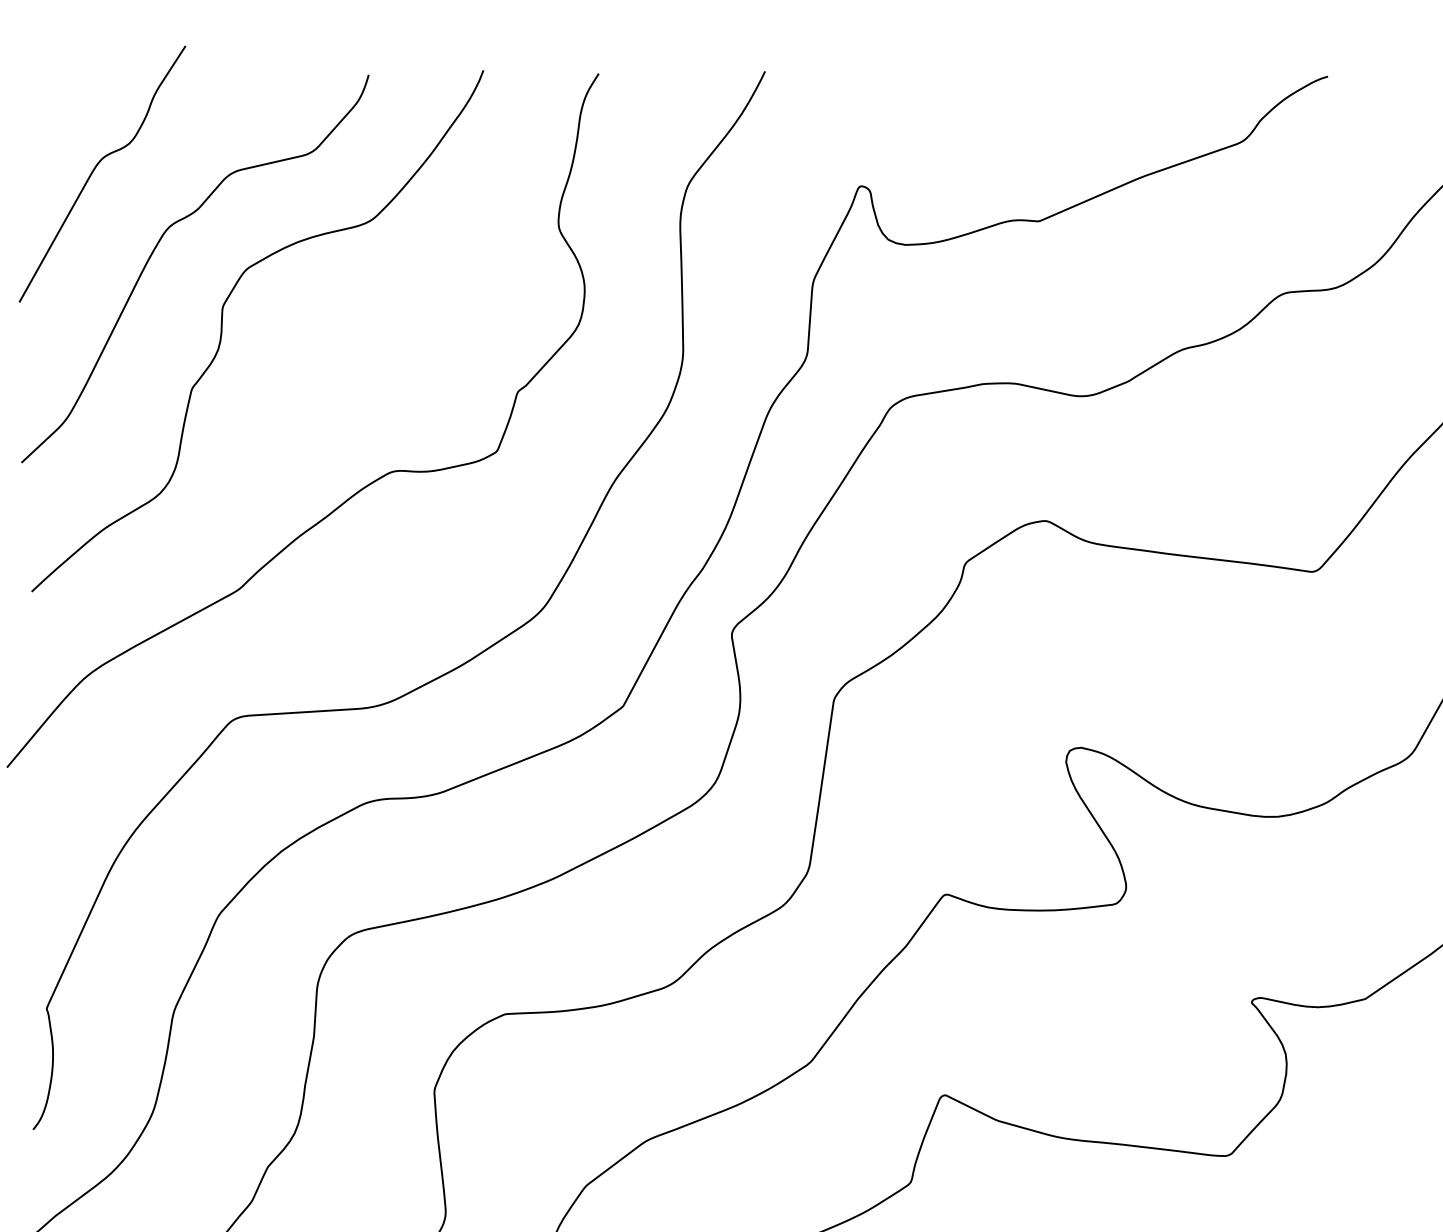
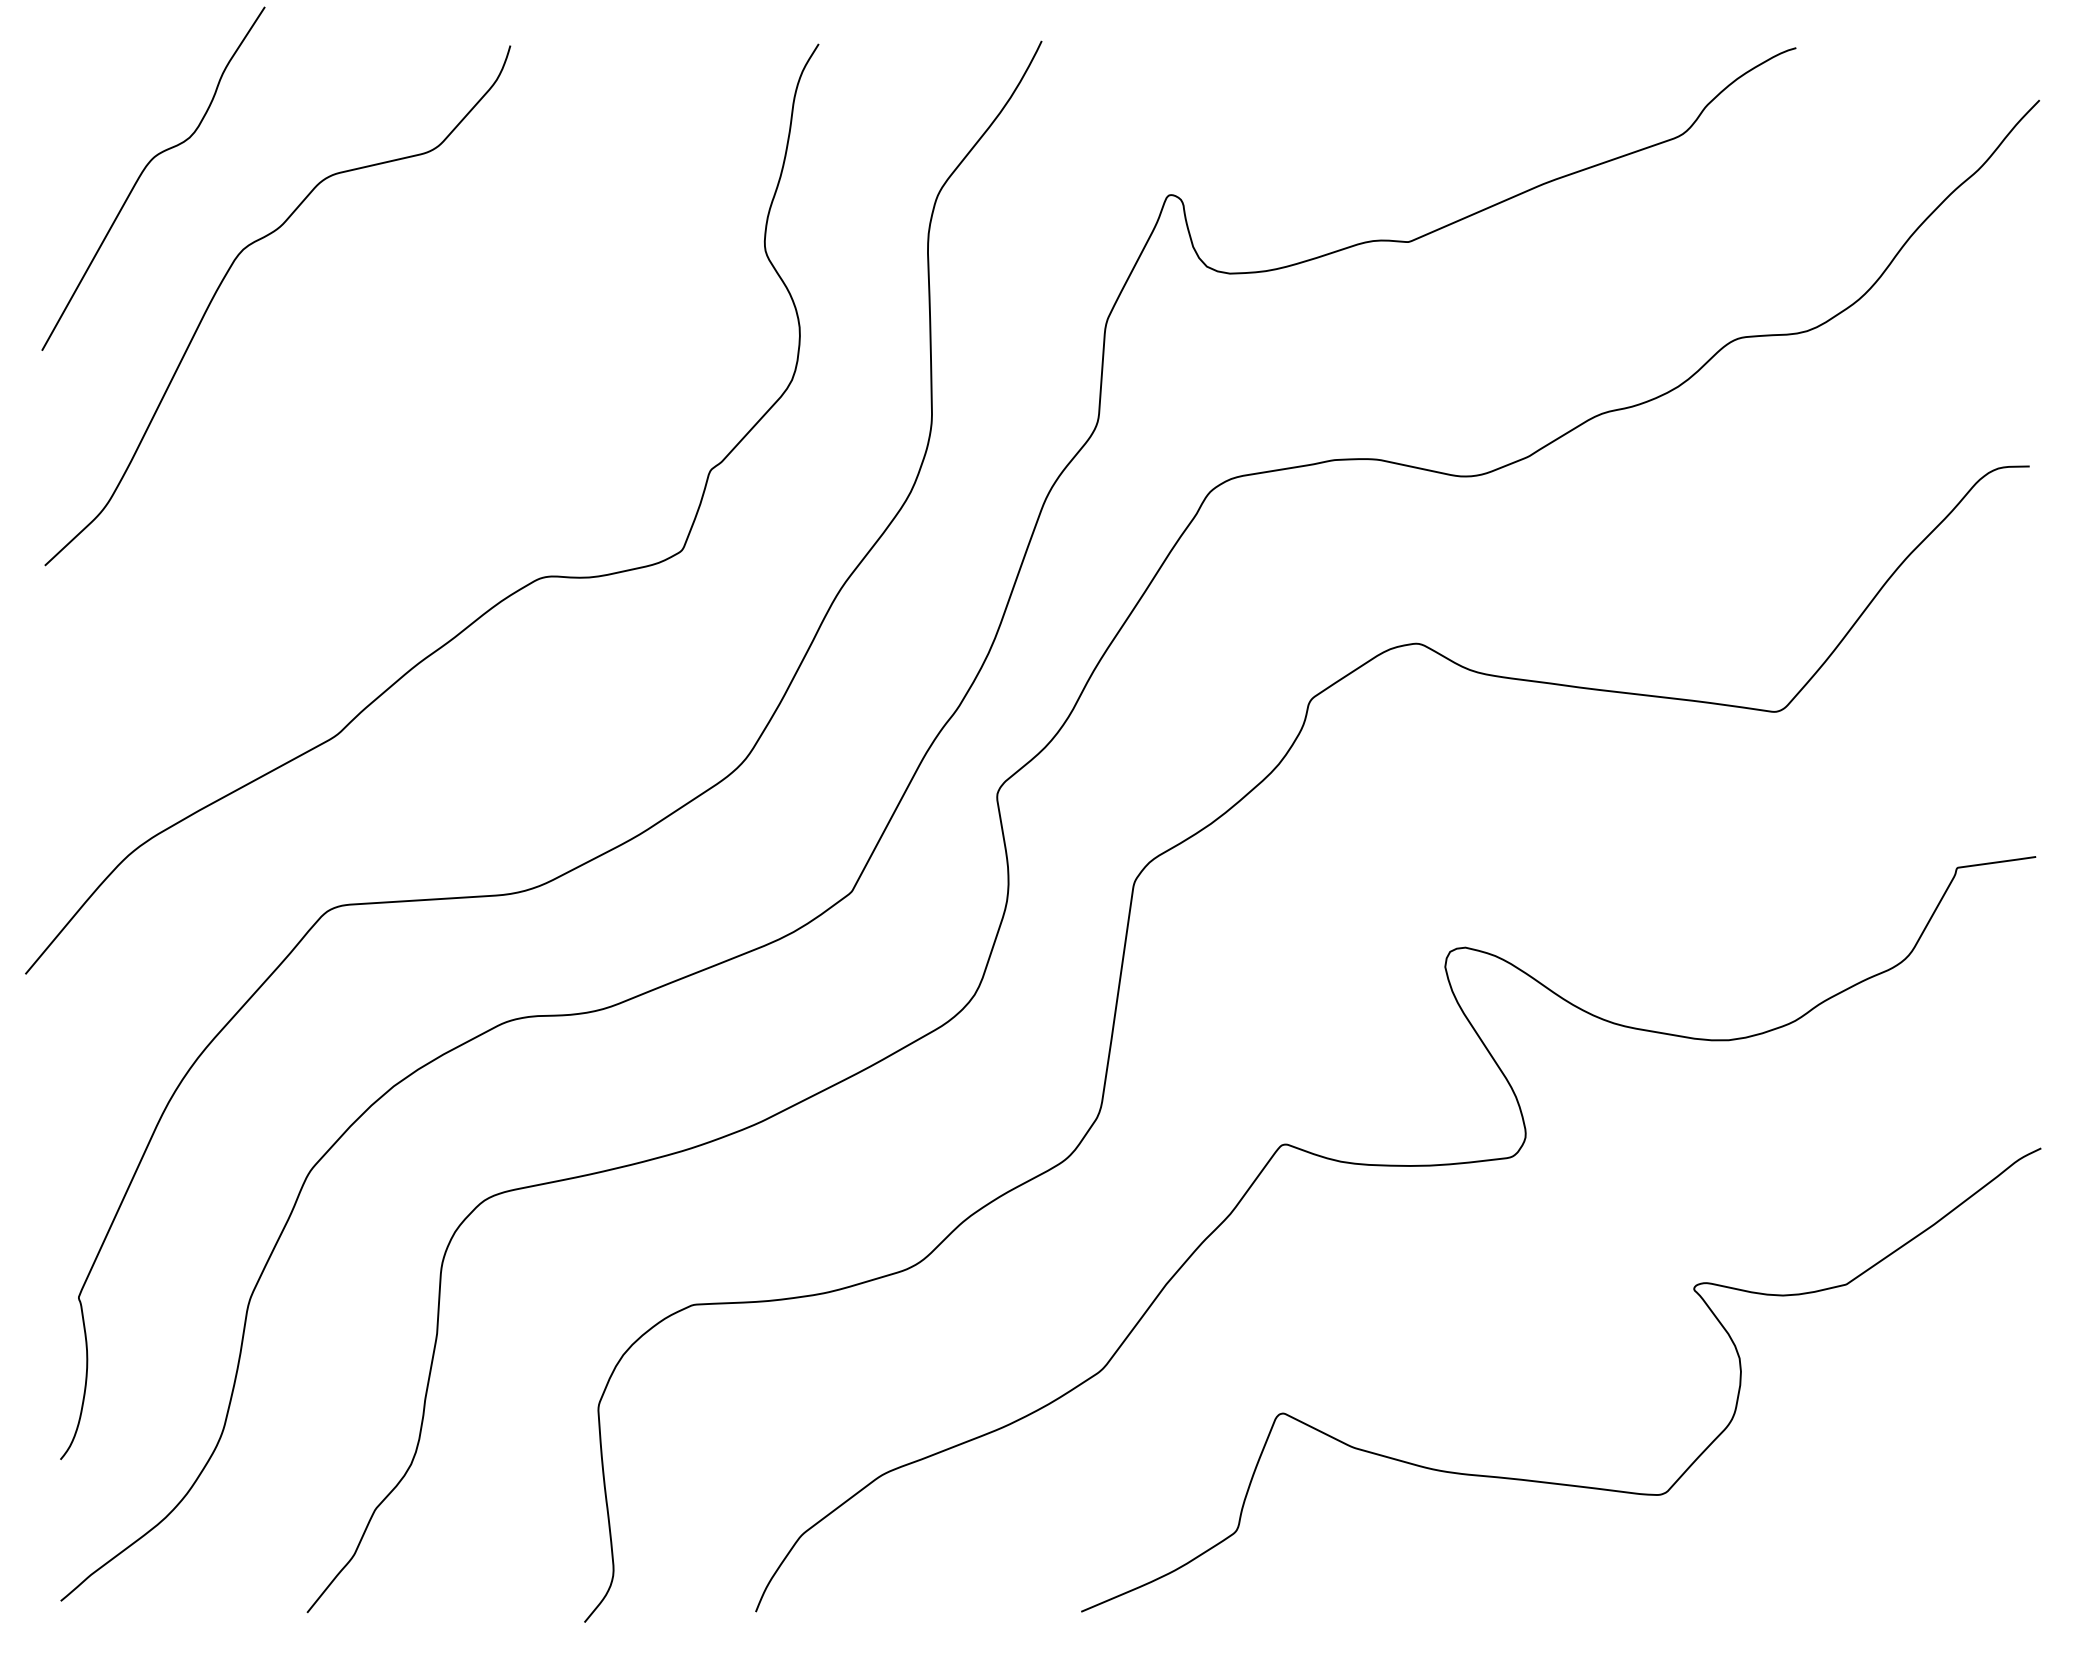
curve: (222, 329) -> (314, 386), removed

